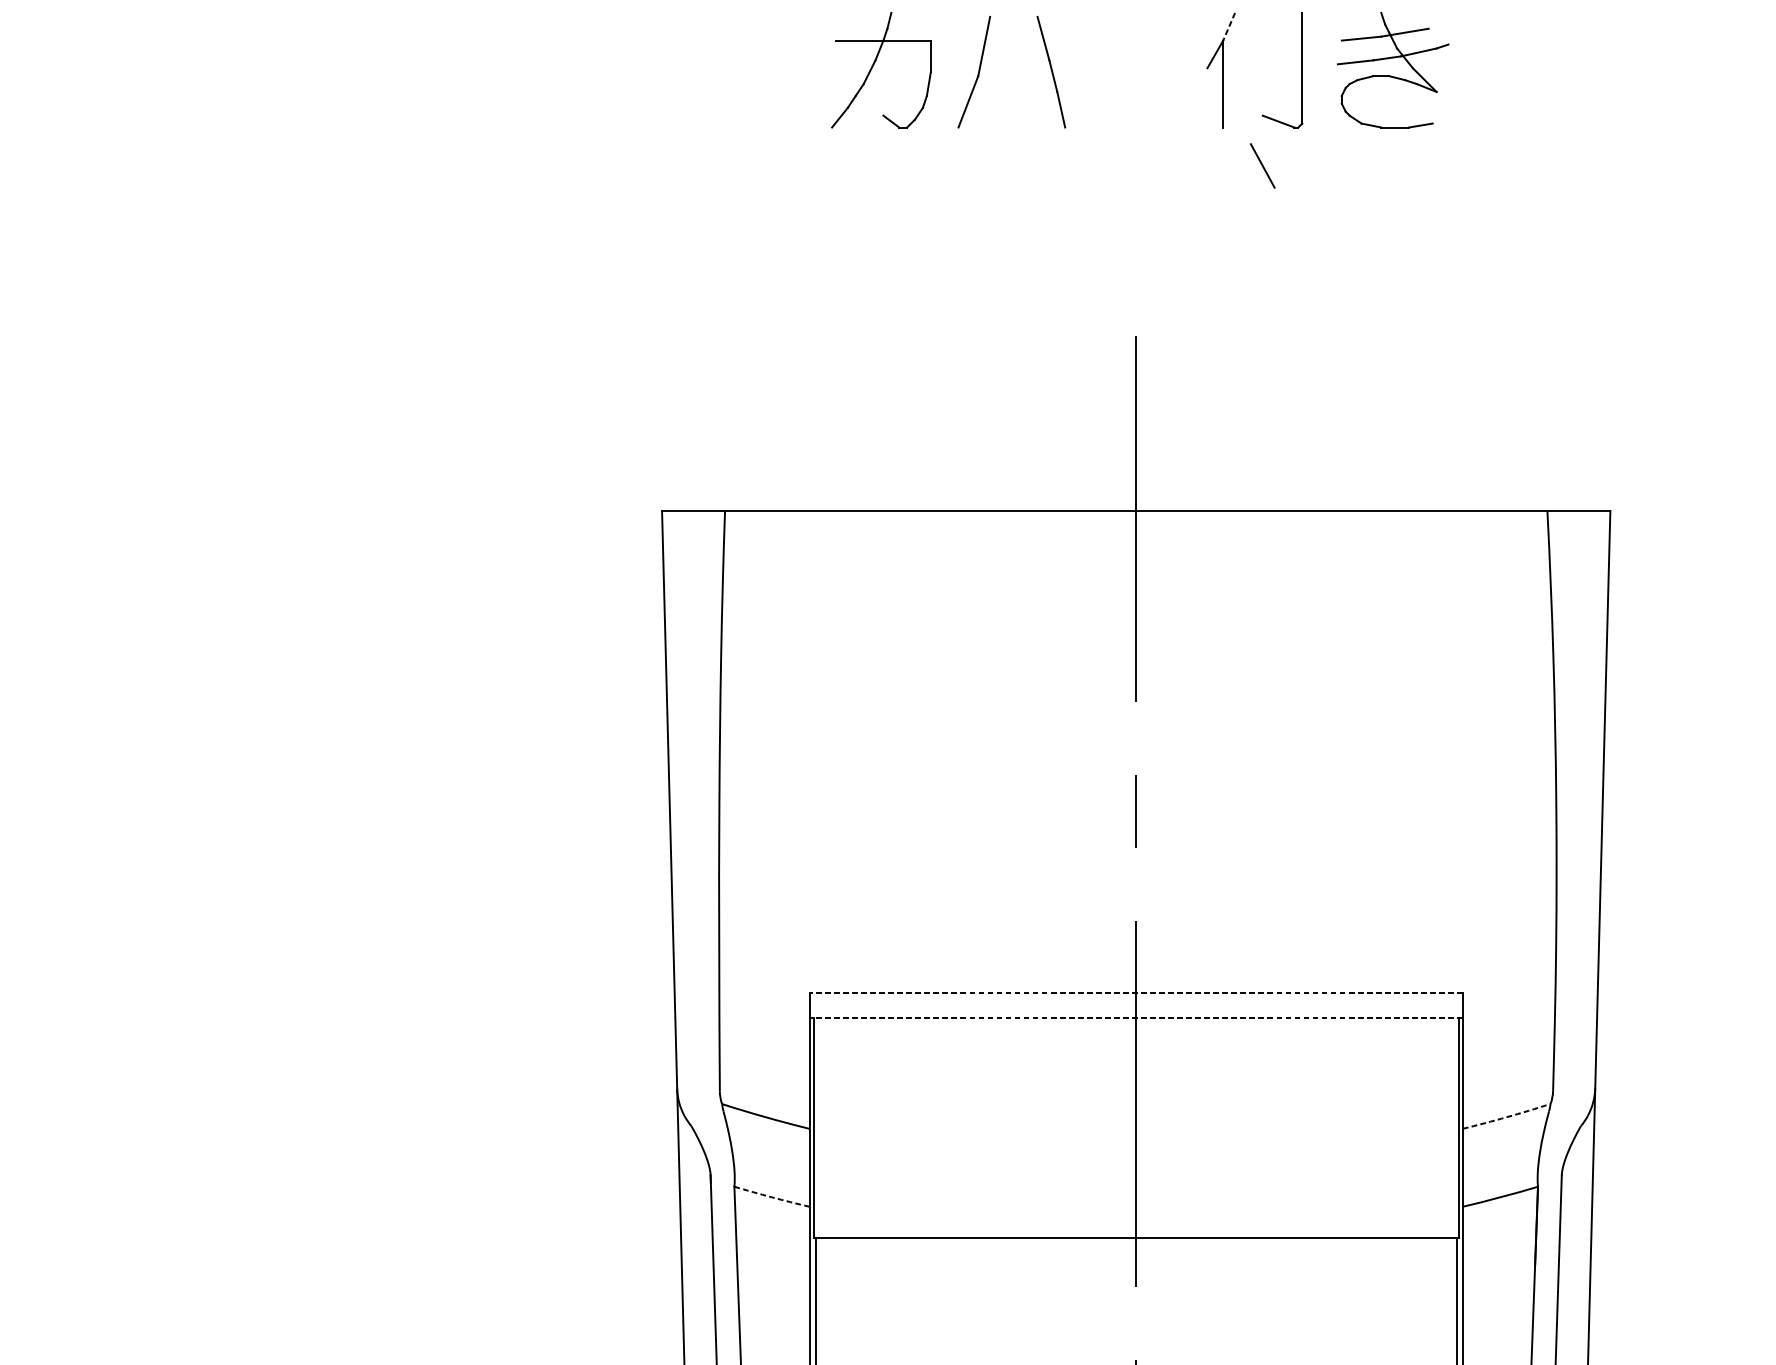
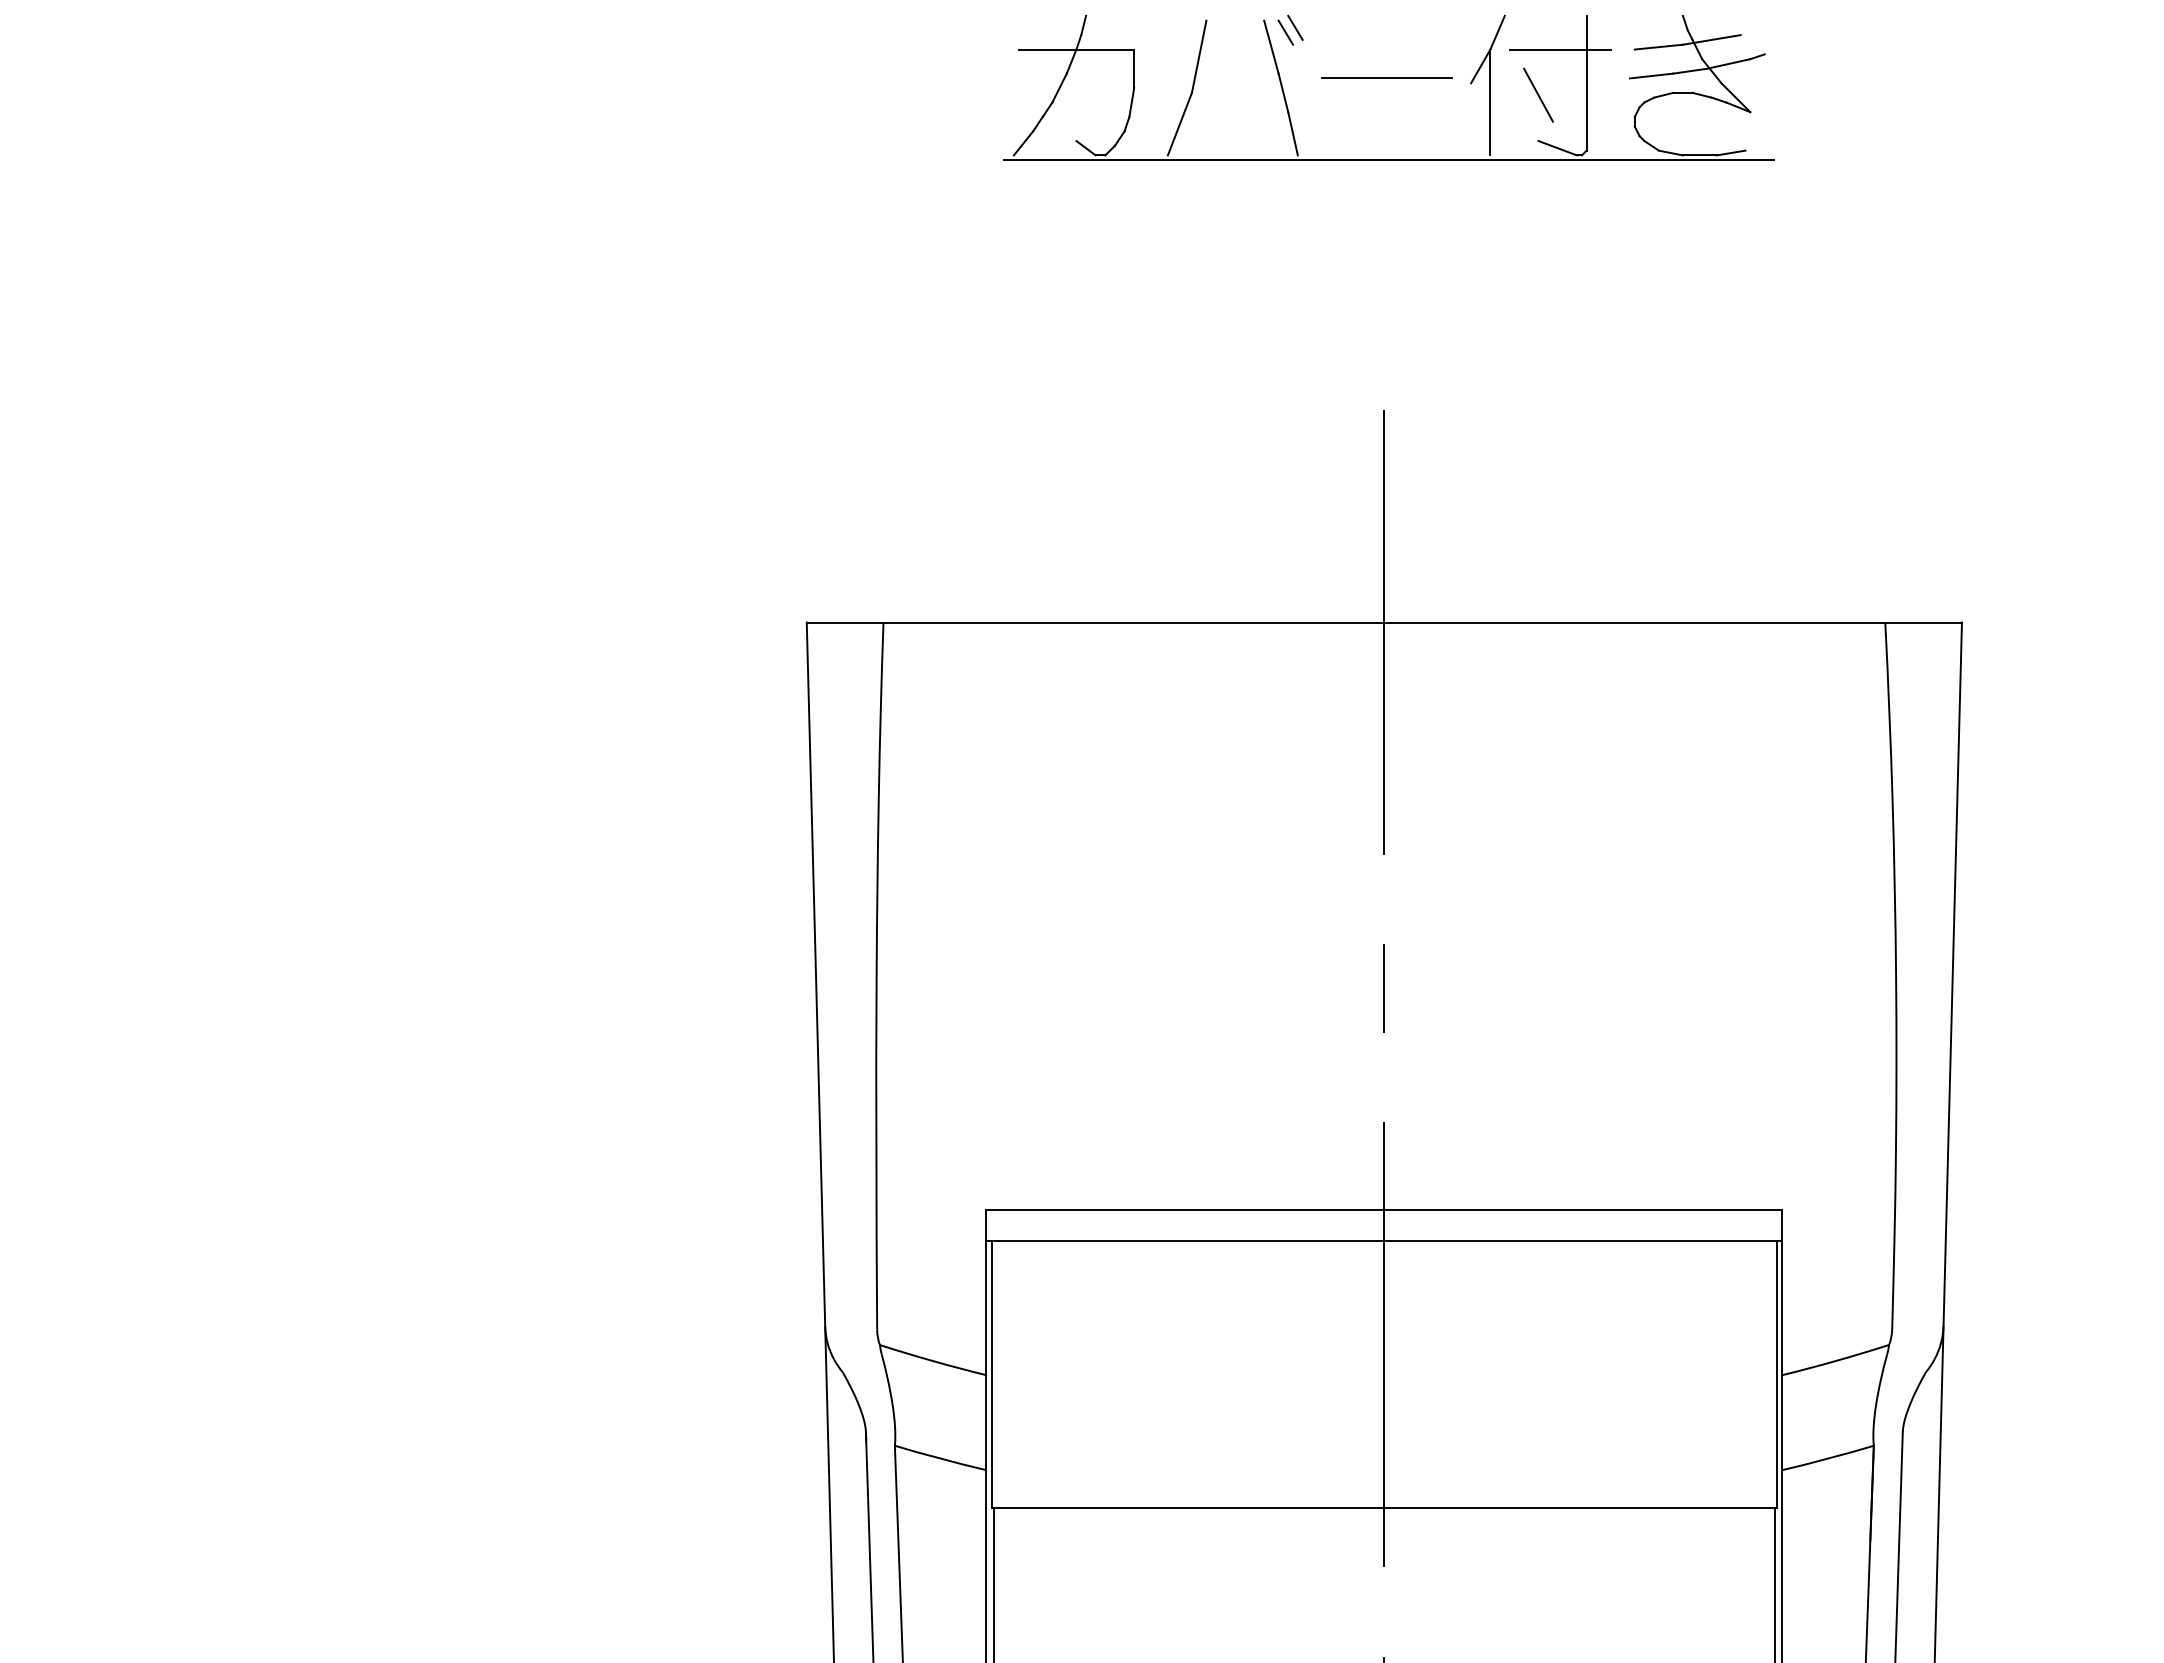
line: (1063, 22) -> (1295, 27), added
line: (1055, 26) -> (1285, 32), added
line: (1229, 27) -> (1497, 33), dashed -> solid
line: (1279, 40) -> (1559, 49), added
line: (1137, 64) -> (1386, 78), added
line: (1140, 131) -> (1389, 160), added
line: (1262, 165) -> (1538, 94), moved
line: (1136, 993) -> (1384, 1210), dashed -> solid
line: (1136, 1018) -> (1384, 1240), dashed -> solid
arc: (1506, 1117) -> (1835, 1361), dashed -> solid
arc: (771, 1197) -> (940, 1458), dashed -> solid

